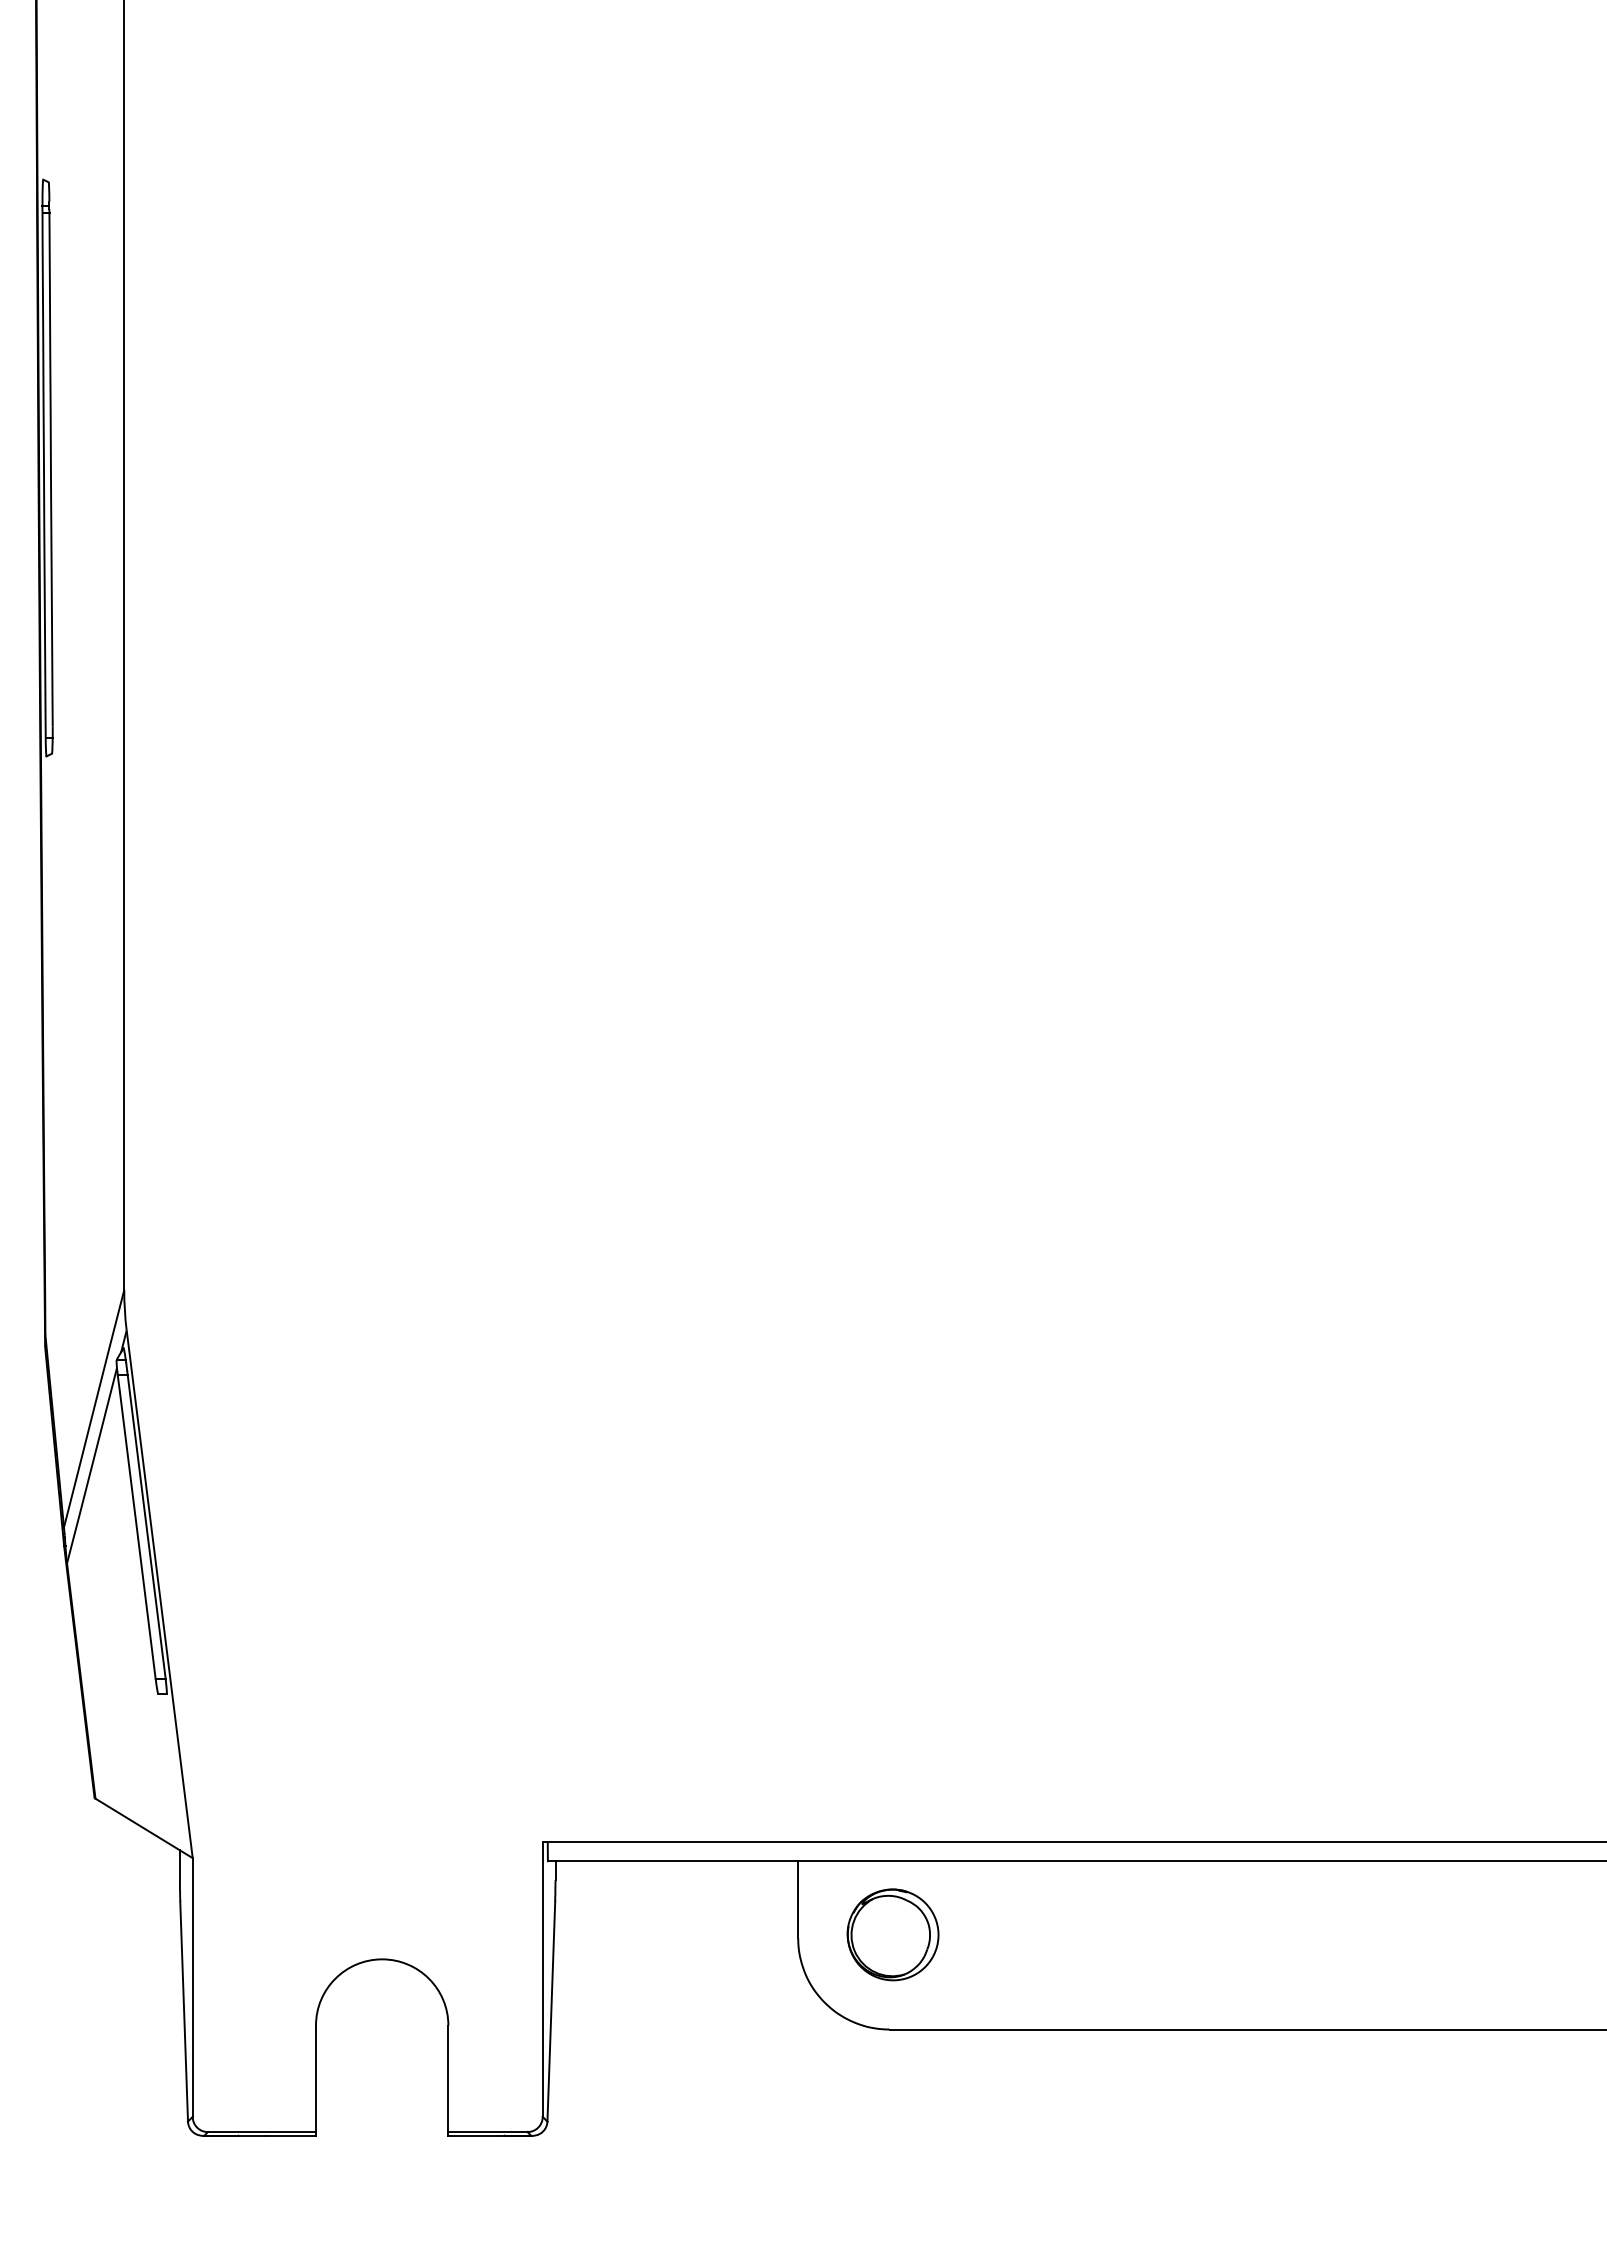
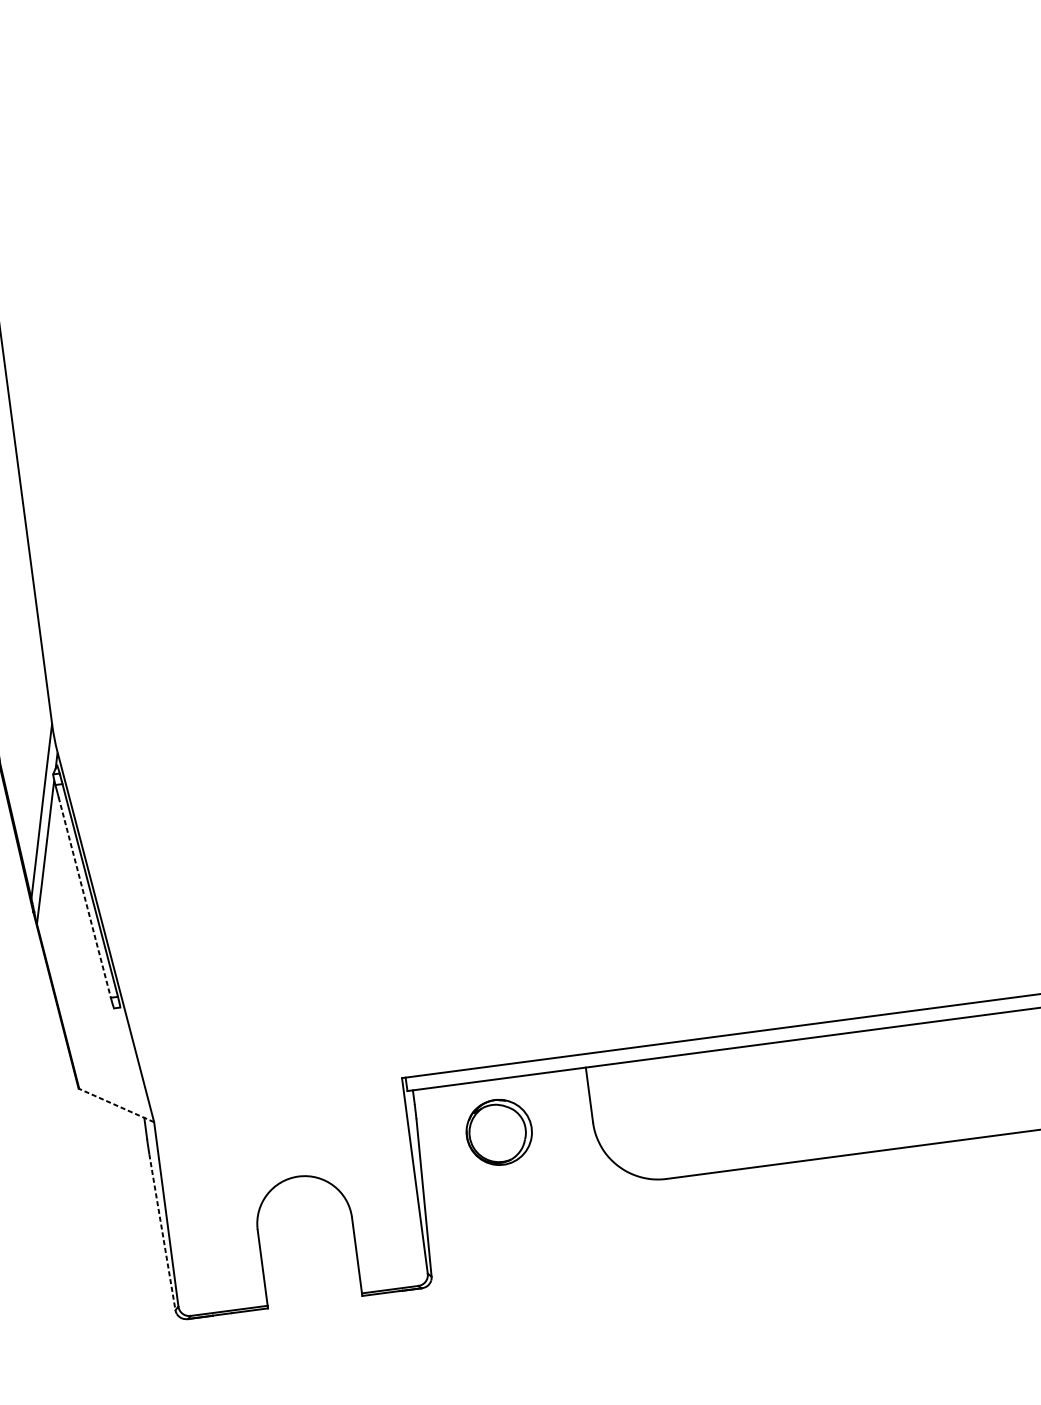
line: (137, 1536) -> (84, 898), solid -> dashed
line: (144, 1828) -> (117, 1105), solid -> dashed
part: (892, 1934) -> (498, 1132), moved
line: (184, 2012) -> (162, 1232), solid -> dashed

